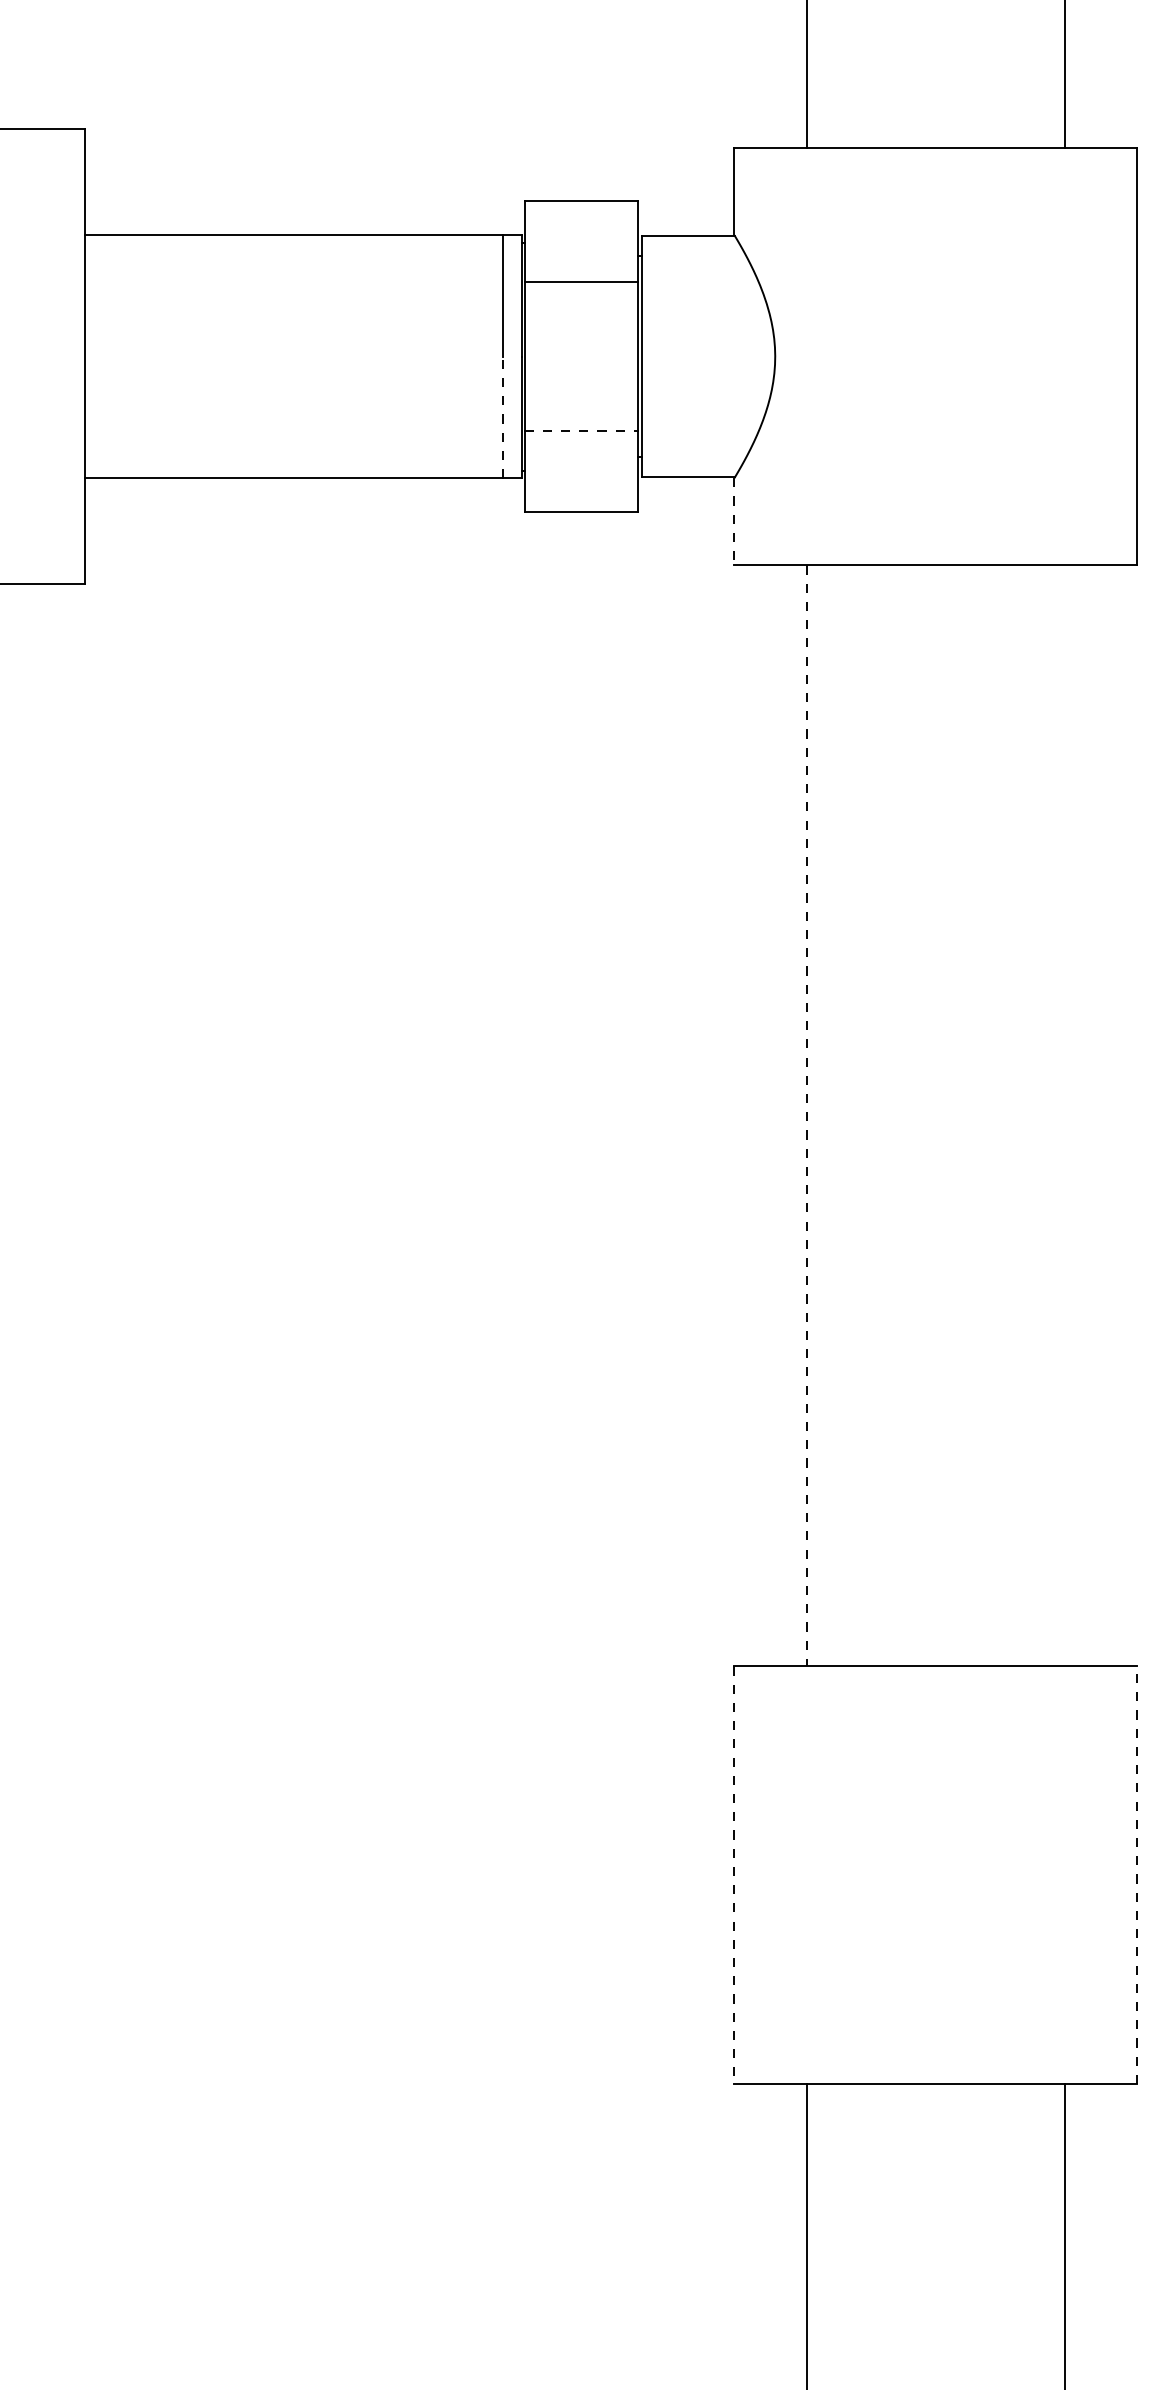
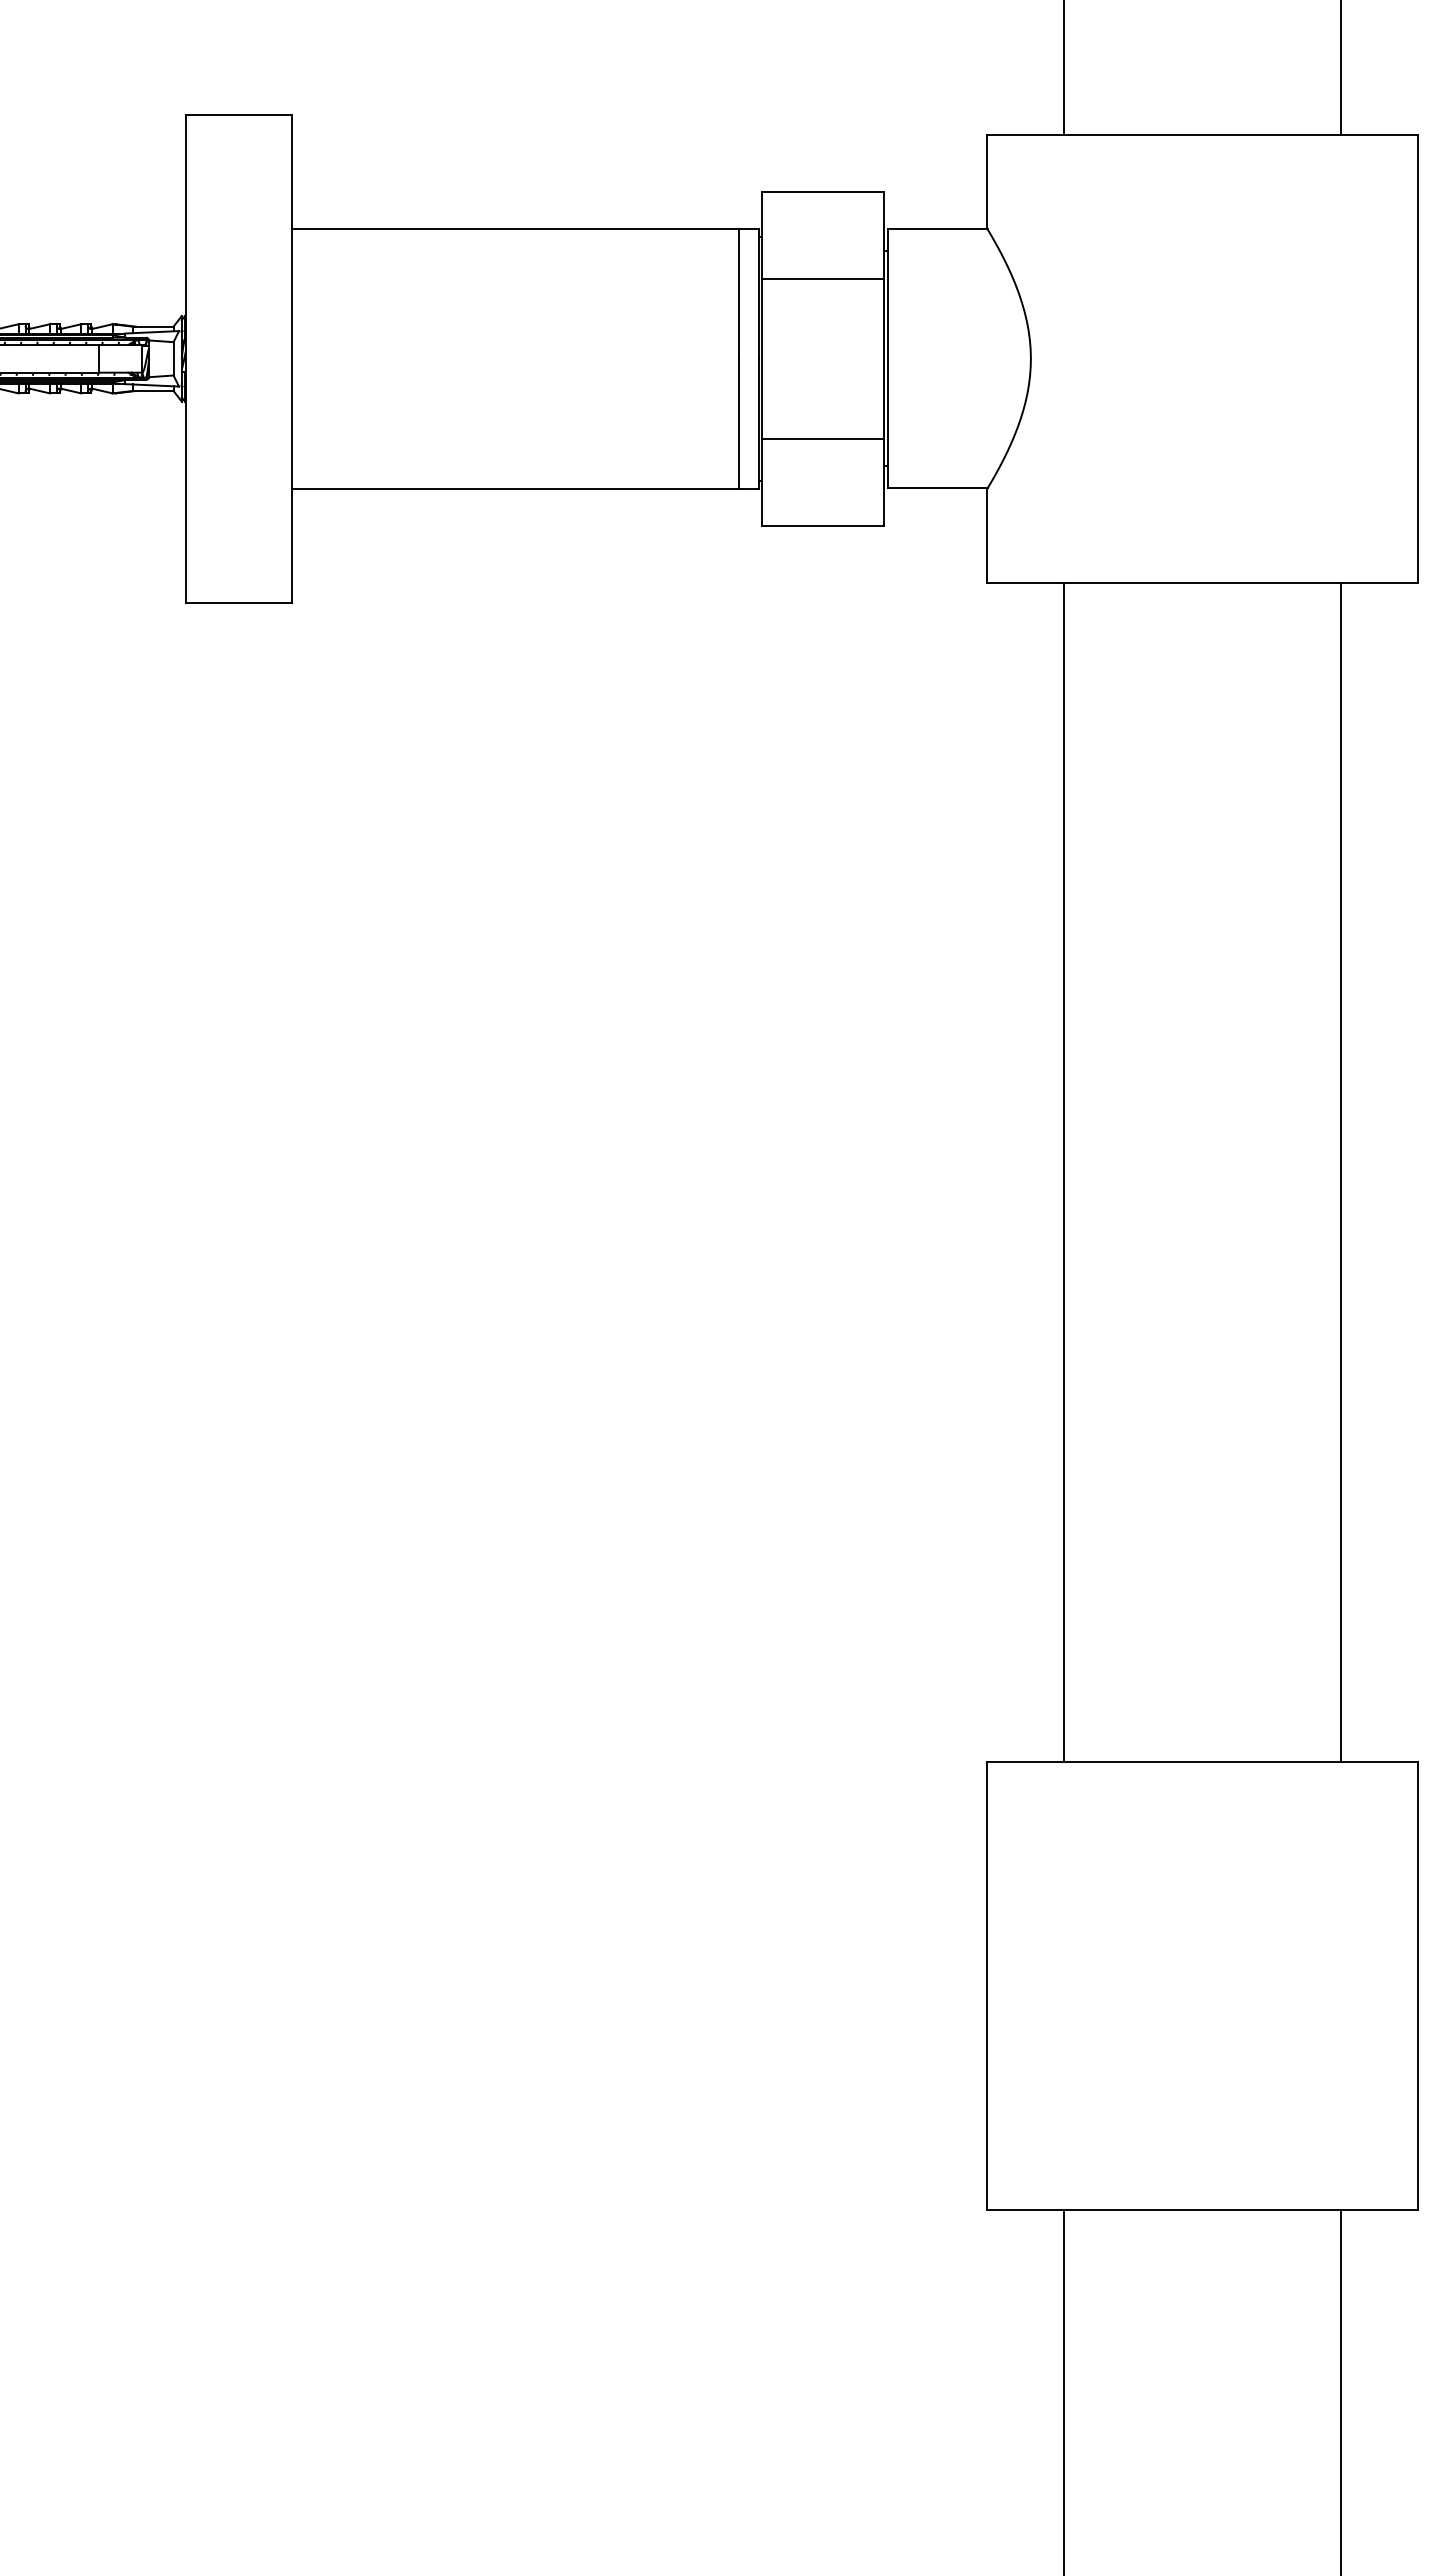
line: (503, 417) -> (739, 423), dashed -> solid
line: (581, 431) -> (823, 438), dashed -> solid
line: (734, 521) -> (987, 535), dashed -> solid
line: (806, 1116) -> (1064, 1172), dashed -> solid
line: (1065, 1116) -> (1341, 1172), added
line: (734, 1875) -> (987, 1986), dashed -> solid
line: (1136, 1875) -> (1418, 1986), dashed -> solid

